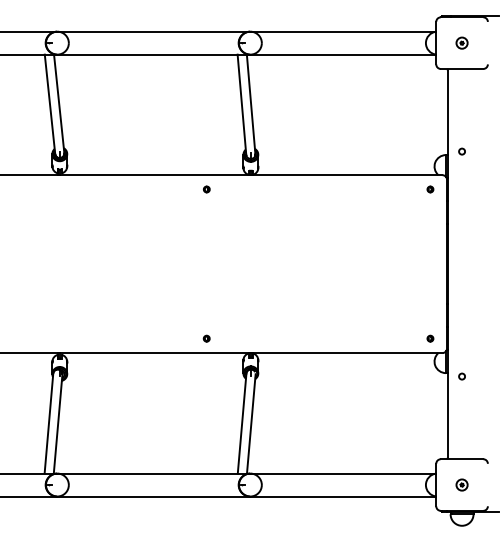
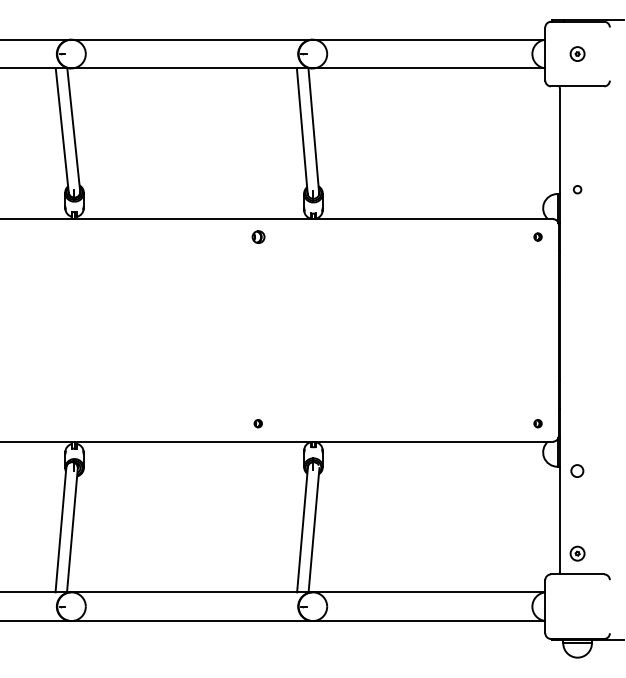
part: (206, 189) -> (257, 236), size x1.6
circle: (461, 376) -> (577, 470), size x1.6
part: (461, 484) -> (577, 553), moved

